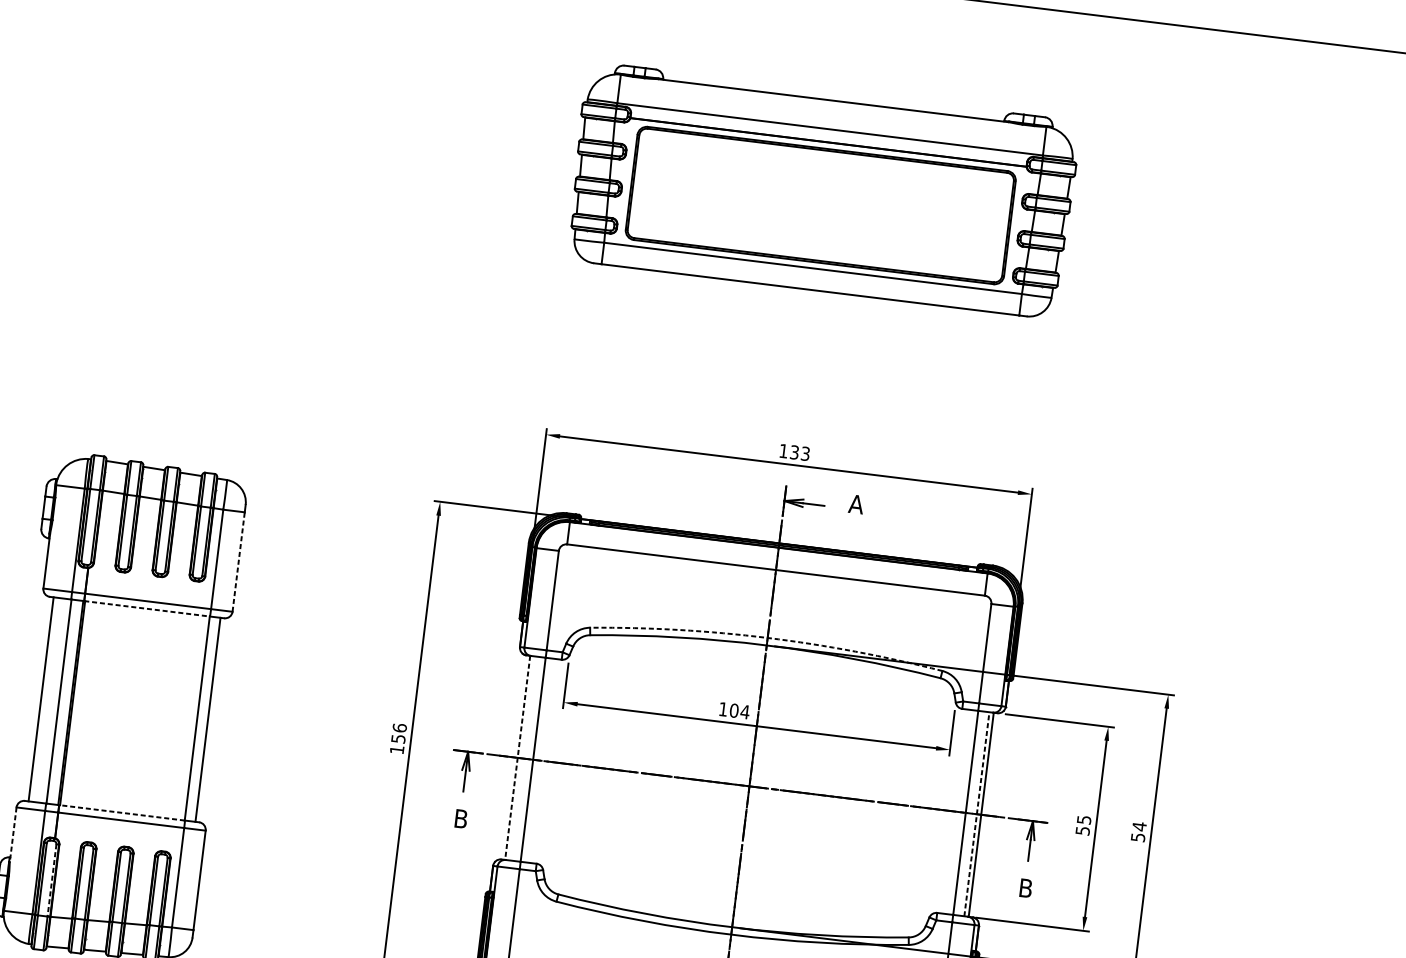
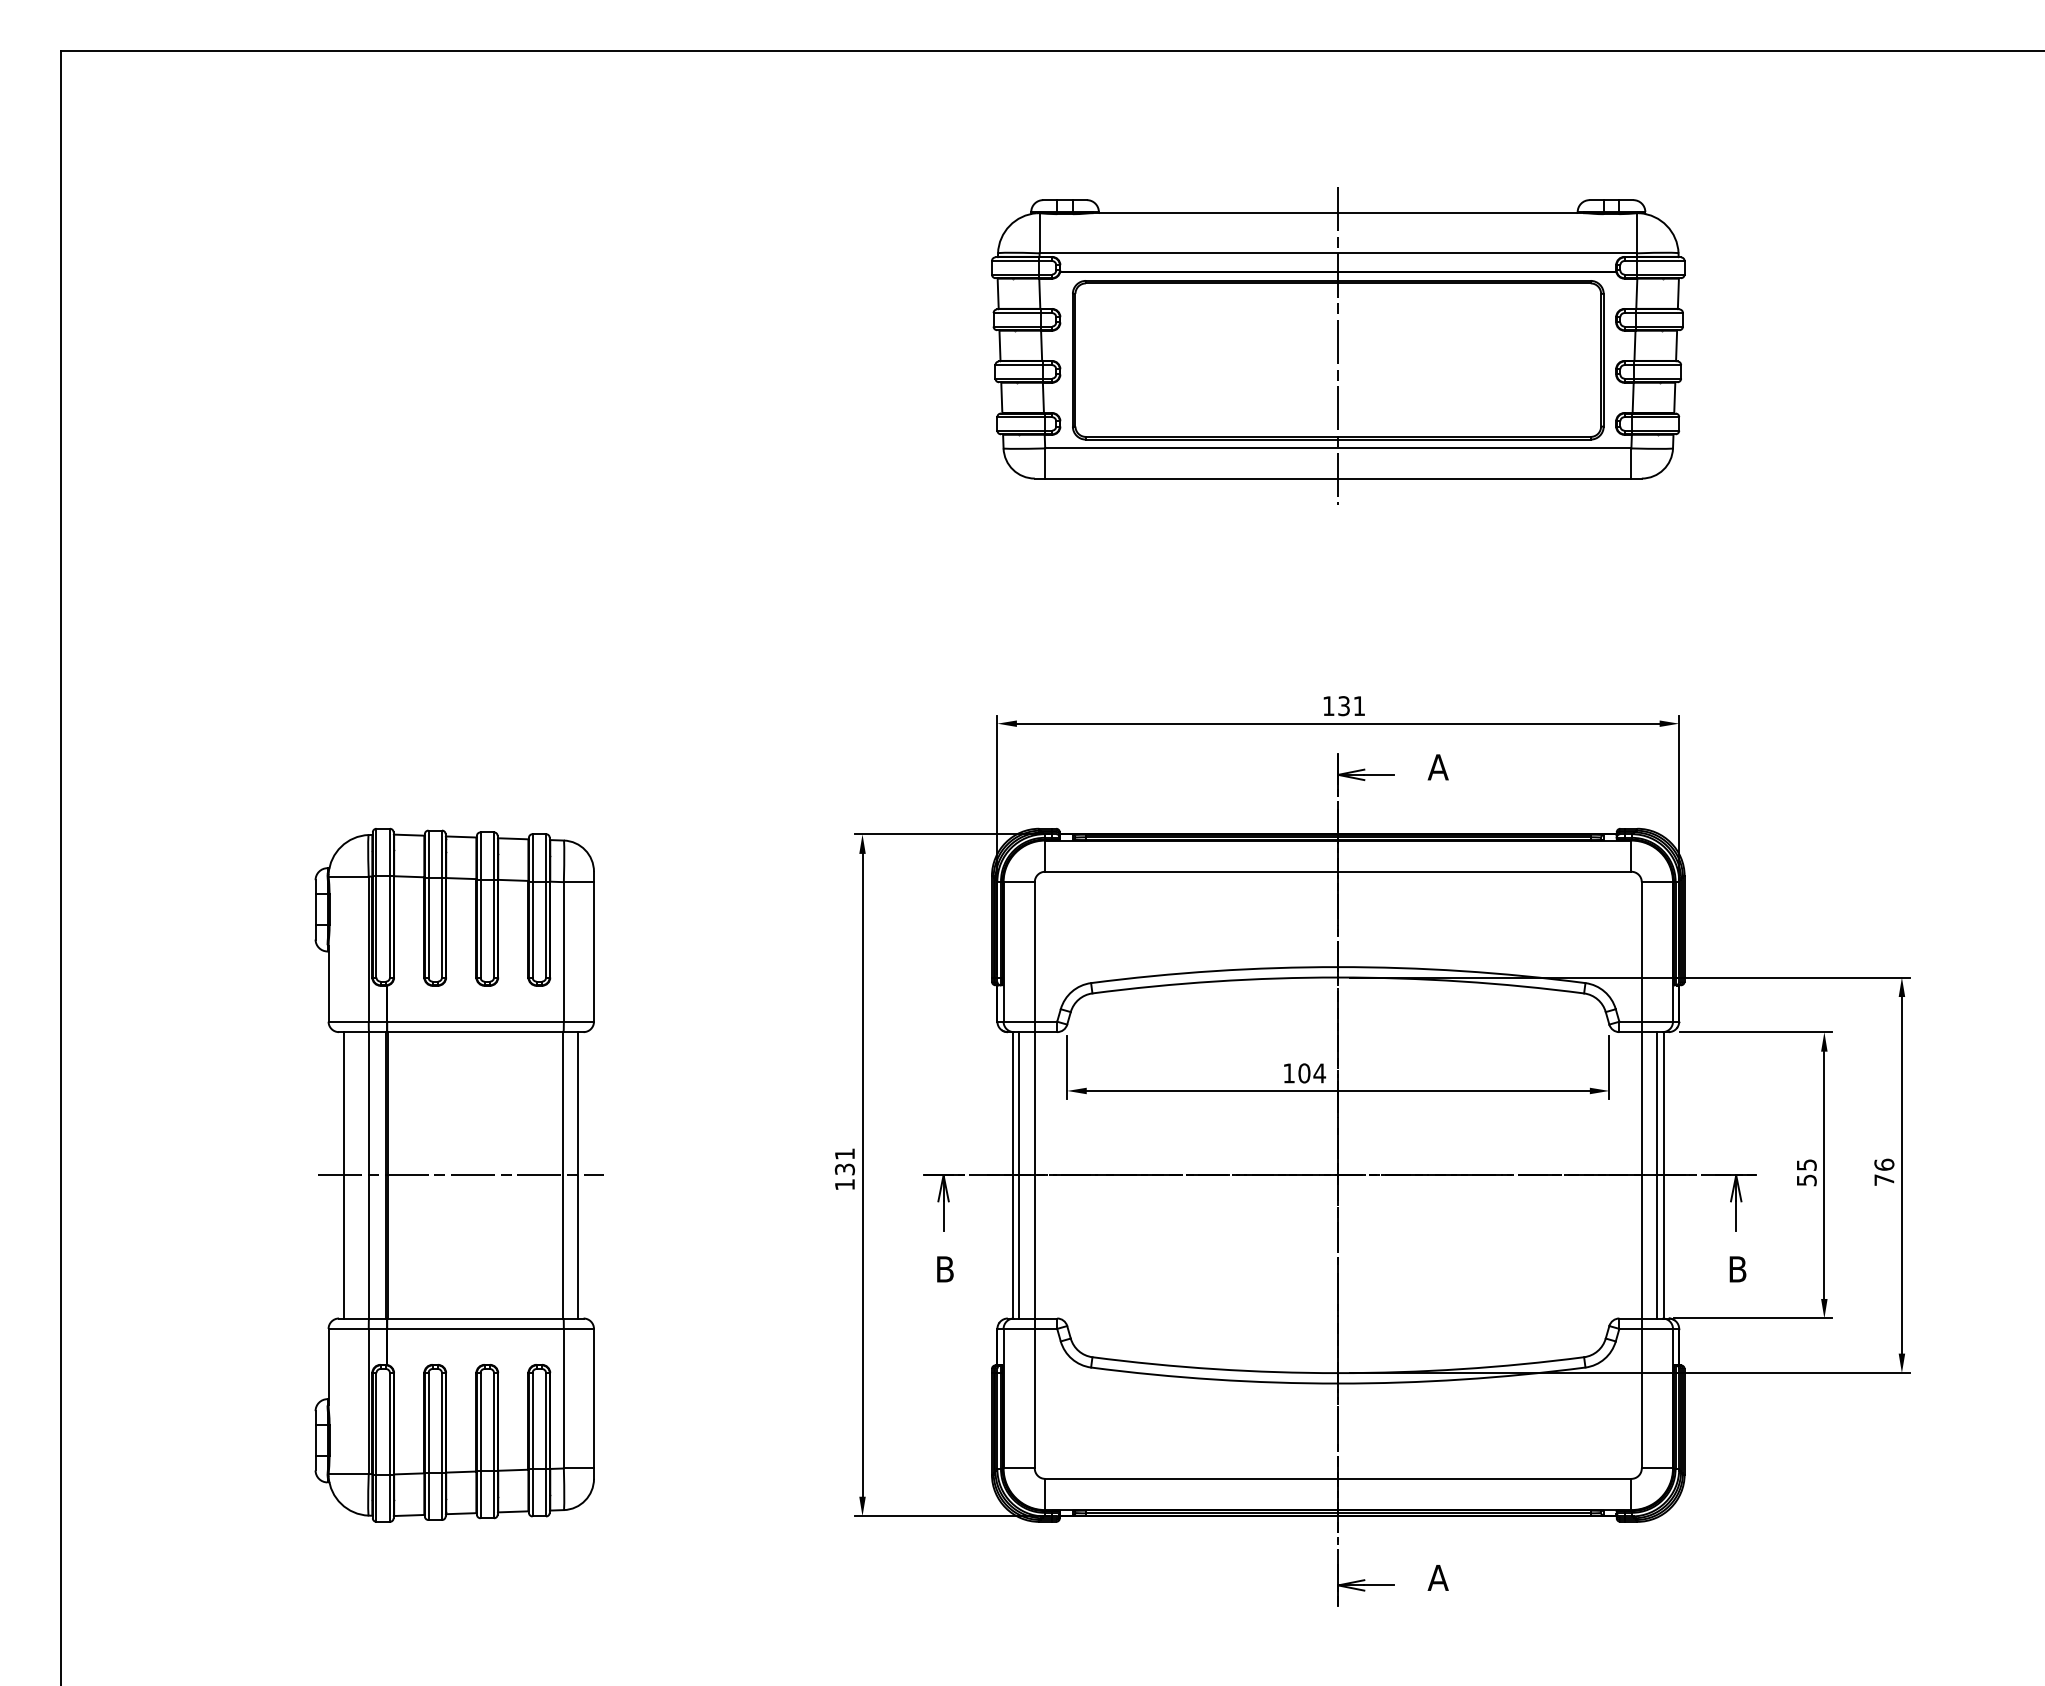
line: (822, 195) -> (1338, 345), added
text: (805, 454) -> (1359, 706), 133 -> 131
line: (239, 561) -> (594, 951), dashed -> solid
line: (147, 609) -> (475, 1032), dashed -> solid
arc: (767, 638) -> (1338, 967), dashed -> solid
line: (124, 709) -> (461, 1175), added
text: (398, 733) -> (844, 1161), 156 -> 131
line: (518, 758) -> (1013, 1175), dashed -> solid
line: (522, 758) -> (1019, 1175), added
line: (121, 812) -> (474, 1318), dashed -> solid
line: (977, 813) -> (1657, 1174), dashed -> solid
text: (1139, 831) -> (1884, 1171), 54 -> 76
line: (13, 834) -> (328, 1366), dashed -> solid
line: (51, 880) -> (389, 1423), dashed -> solid

